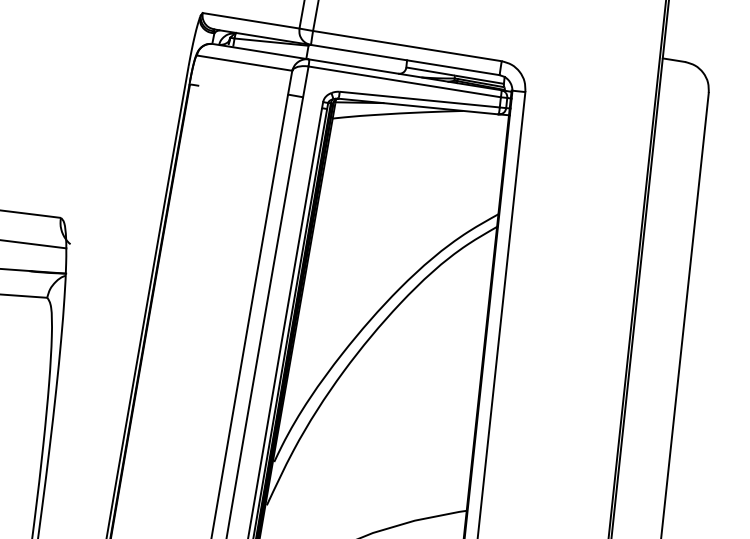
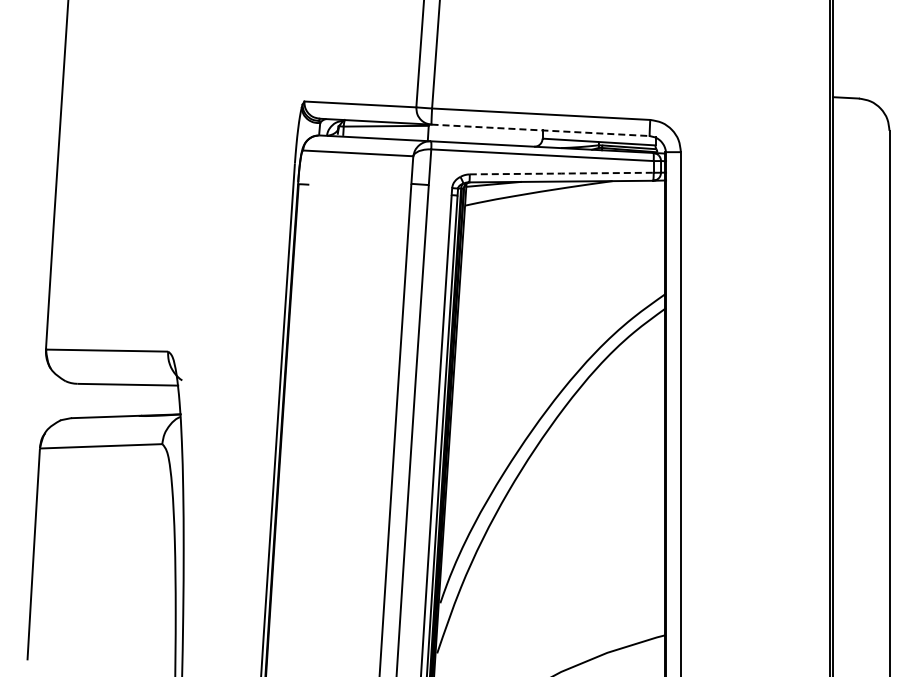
line: (406, 60) -> (541, 130), solid -> dashed
line: (419, 99) -> (561, 173), solid -> dashed

